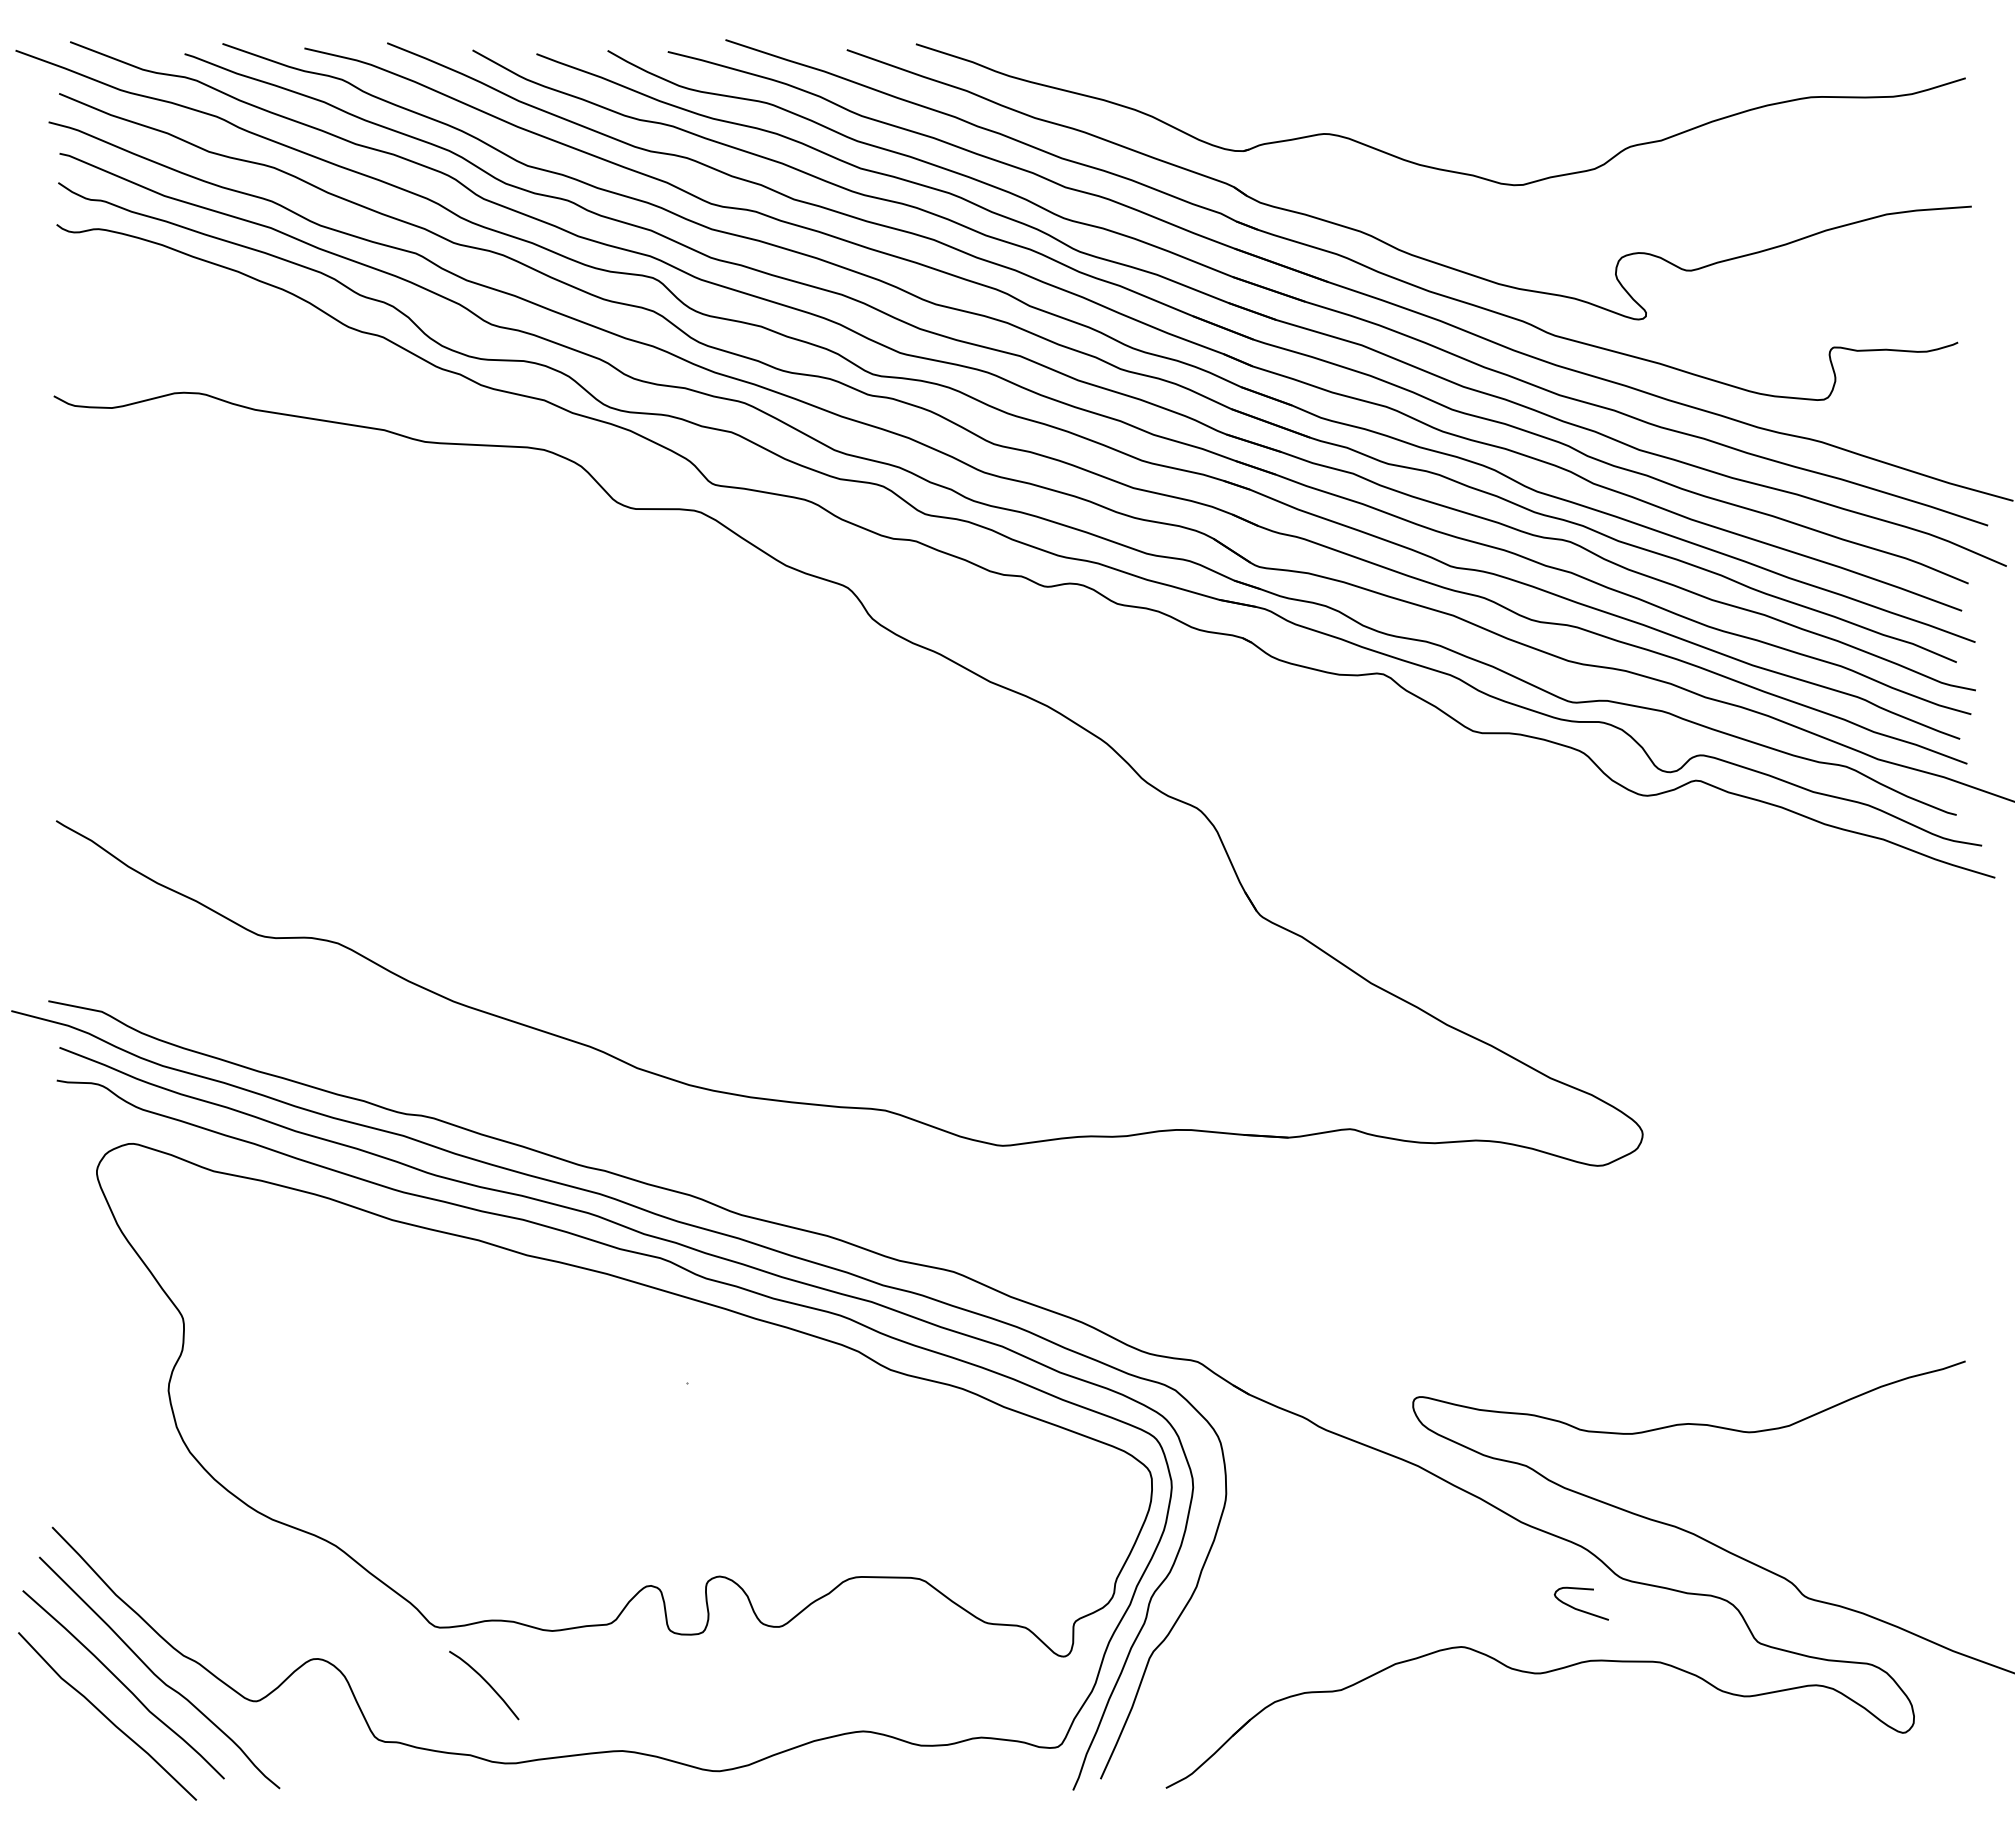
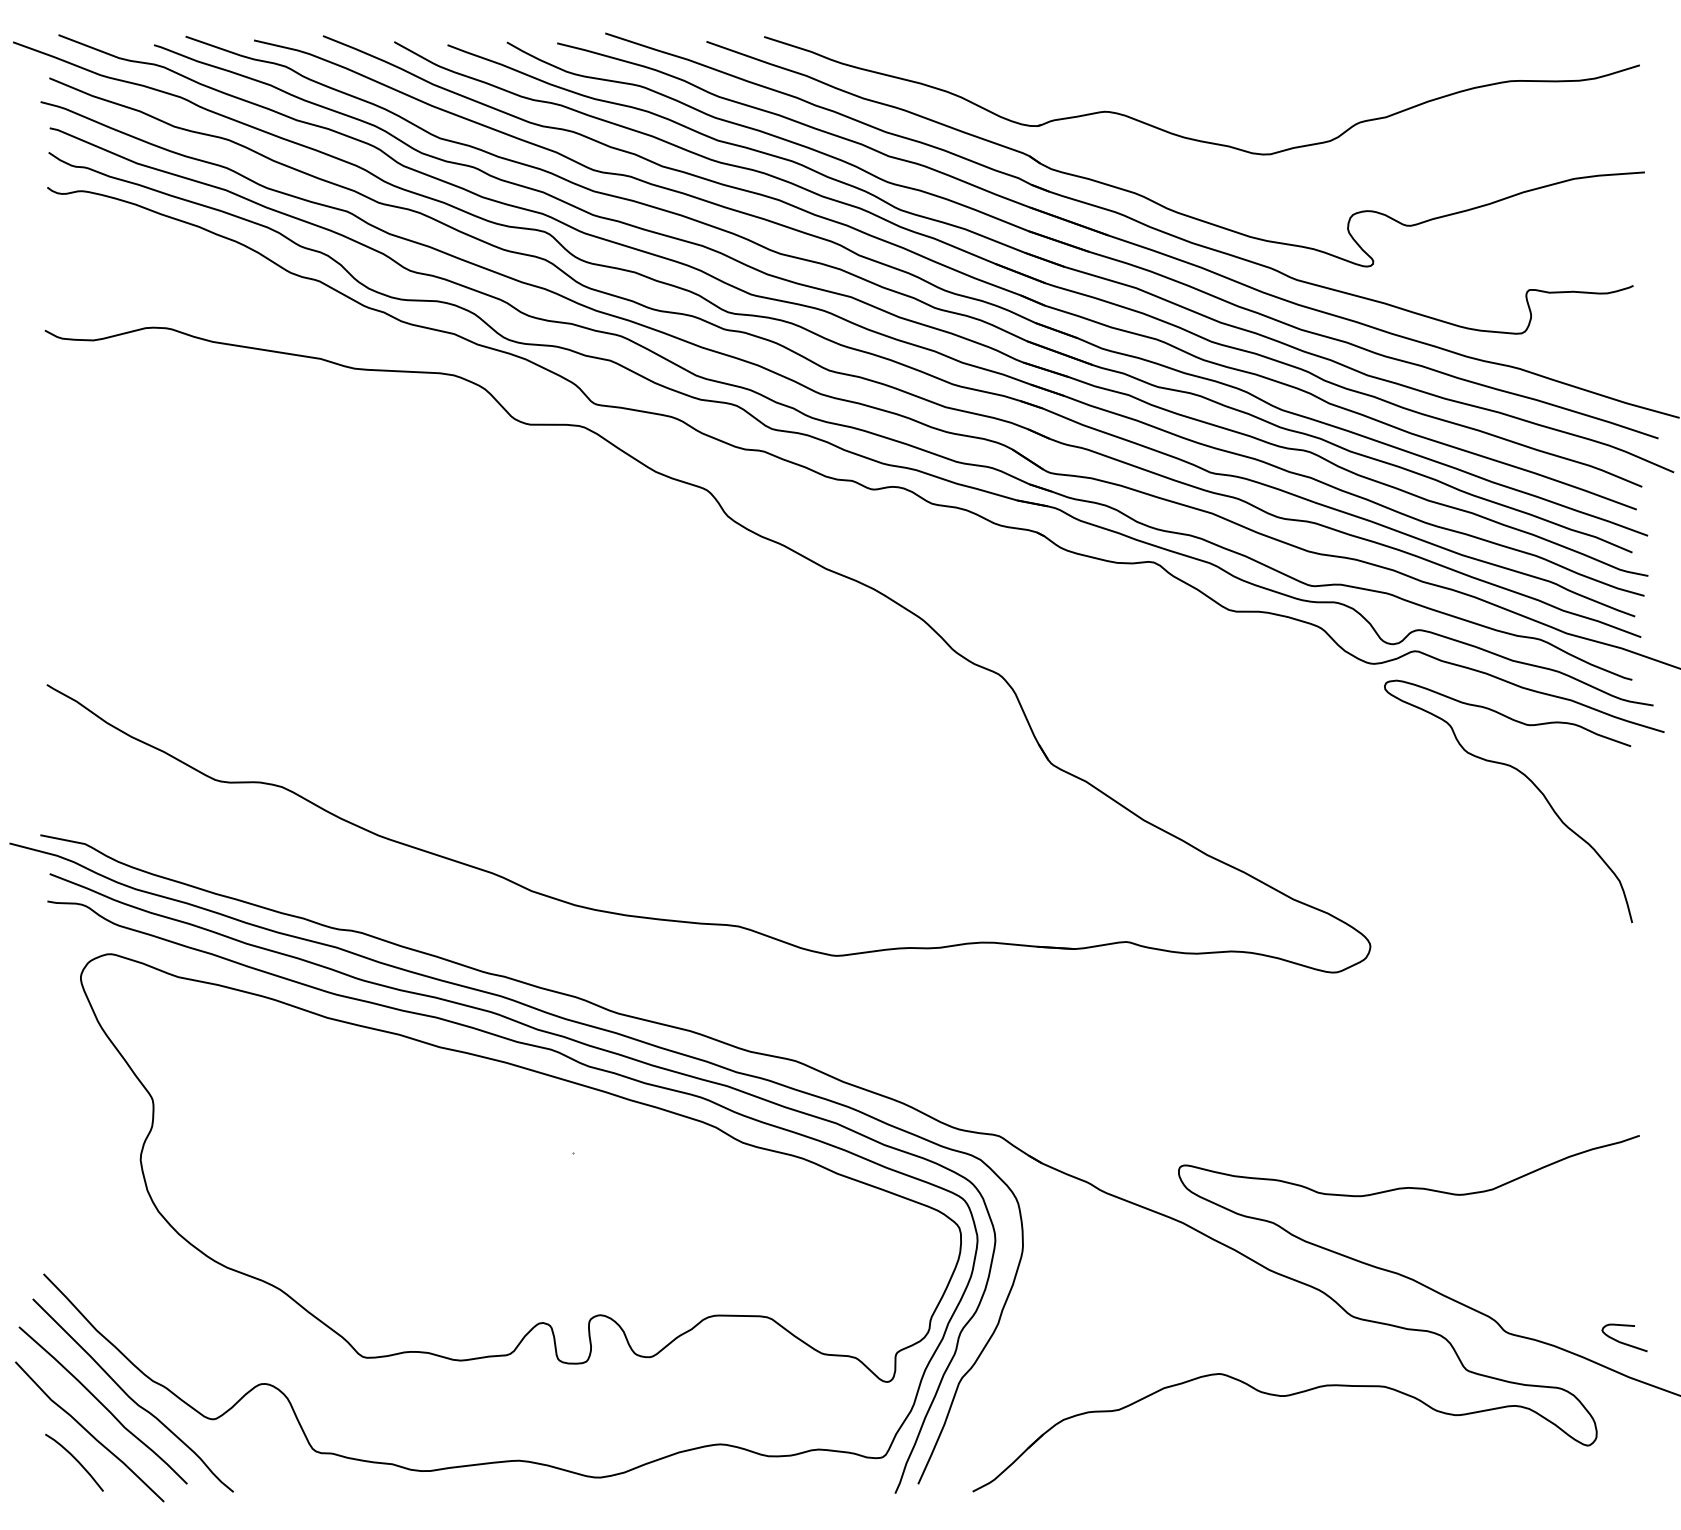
curve: (1828, 931) -> (1525, 777), added
curve: (1577, 1608) -> (1621, 1341), moved
curve: (486, 1683) -> (76, 1461), moved

